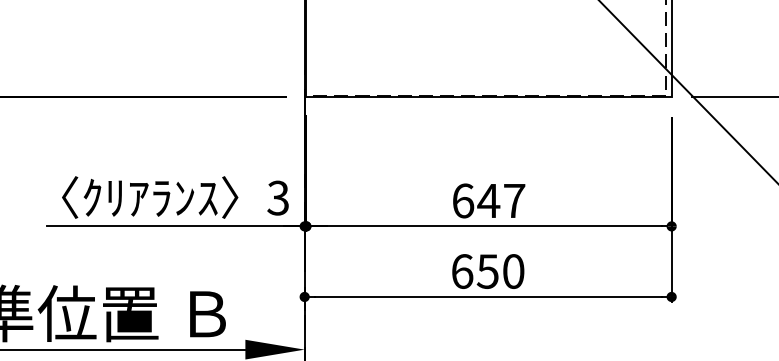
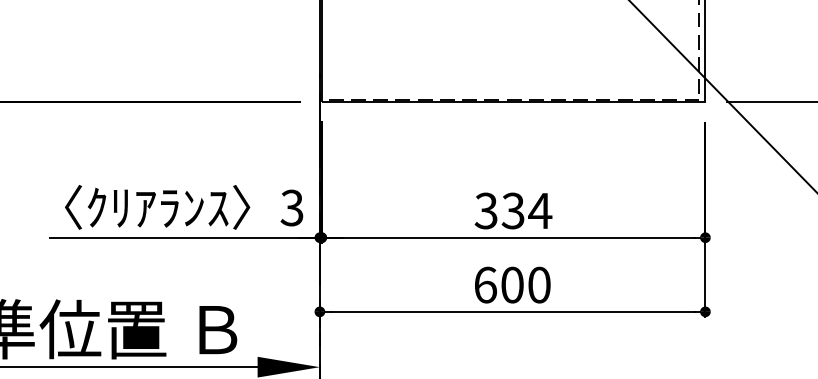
text: (488, 200) -> (512, 210), 647 -> 334
text: (487, 271) -> (511, 285), 650 -> 600

